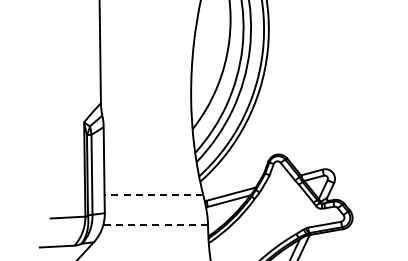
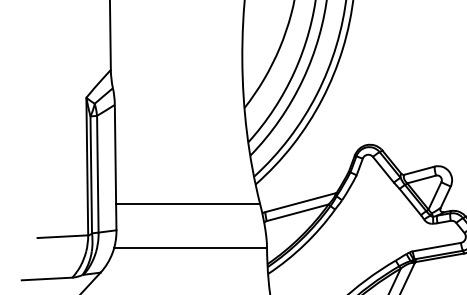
line: (153, 195) -> (187, 204), dashed -> solid
line: (155, 225) -> (190, 248), dashed -> solid

